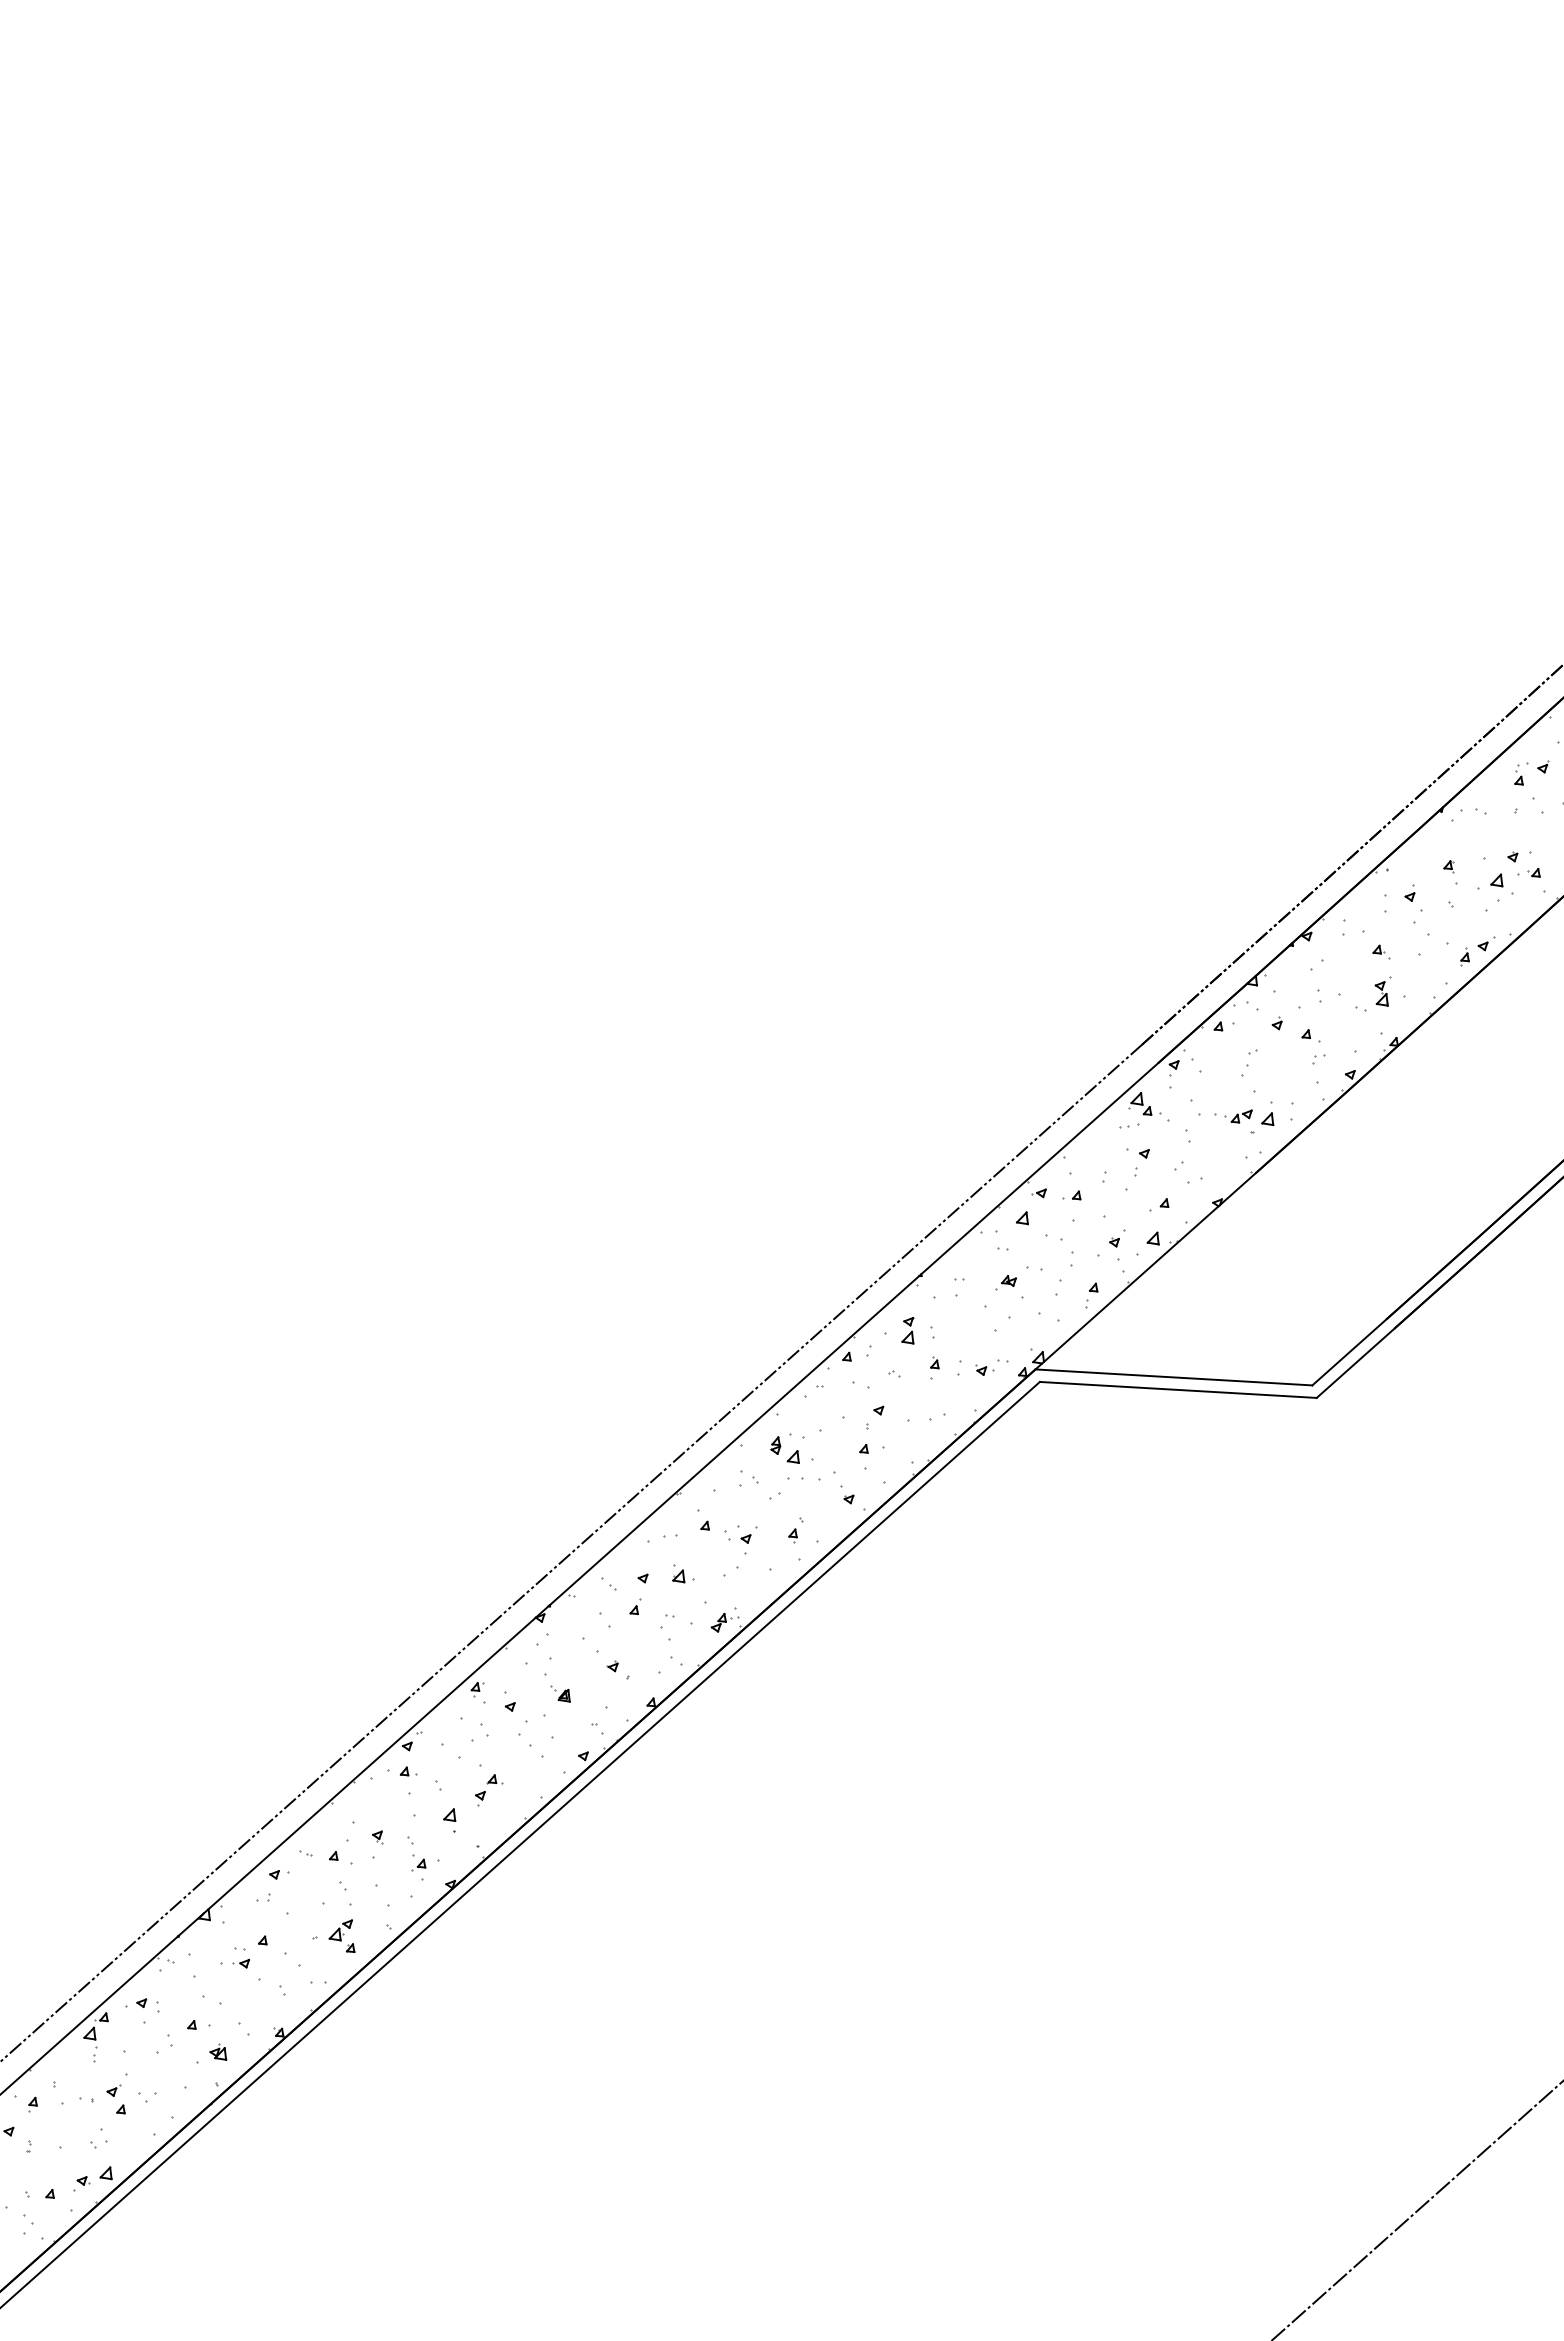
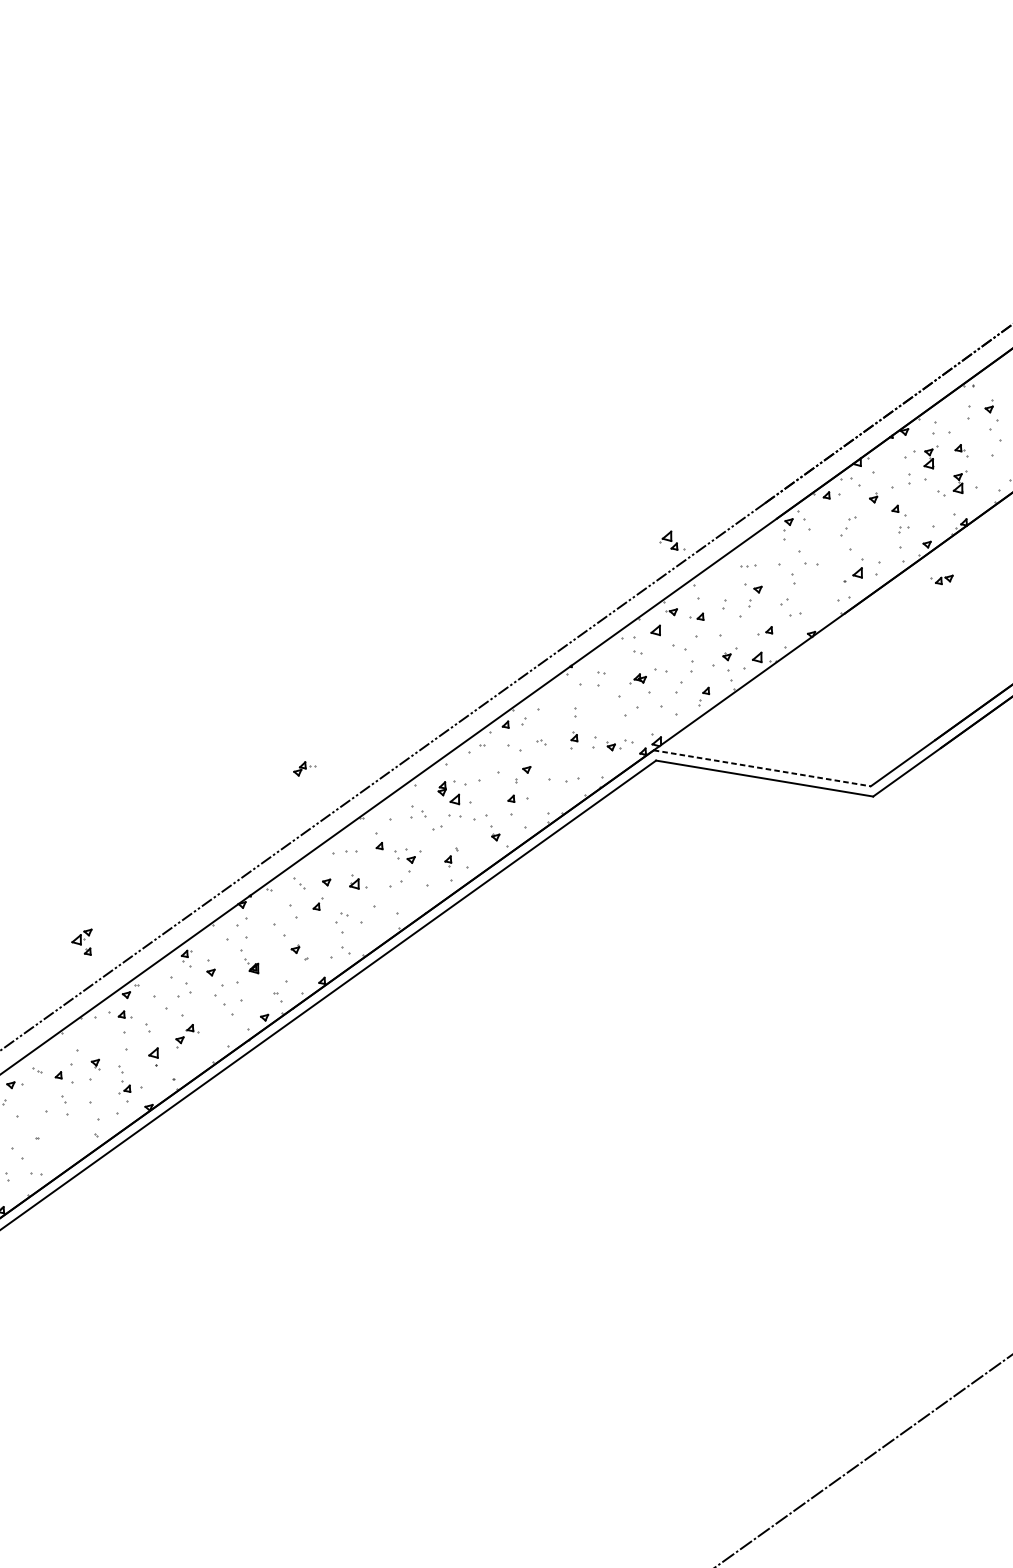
part: (1342, 964) -> (930, 456), added
part: (1144, 1103) -> (672, 540), moved
part: (1238, 1116) -> (941, 579), moved
part: (907, 1330) -> (556, 708), removed
line: (1173, 1377) -> (761, 768), solid -> dashed
part: (724, 1622) -> (304, 768), moved
part: (341, 1935) -> (81, 940), moved

